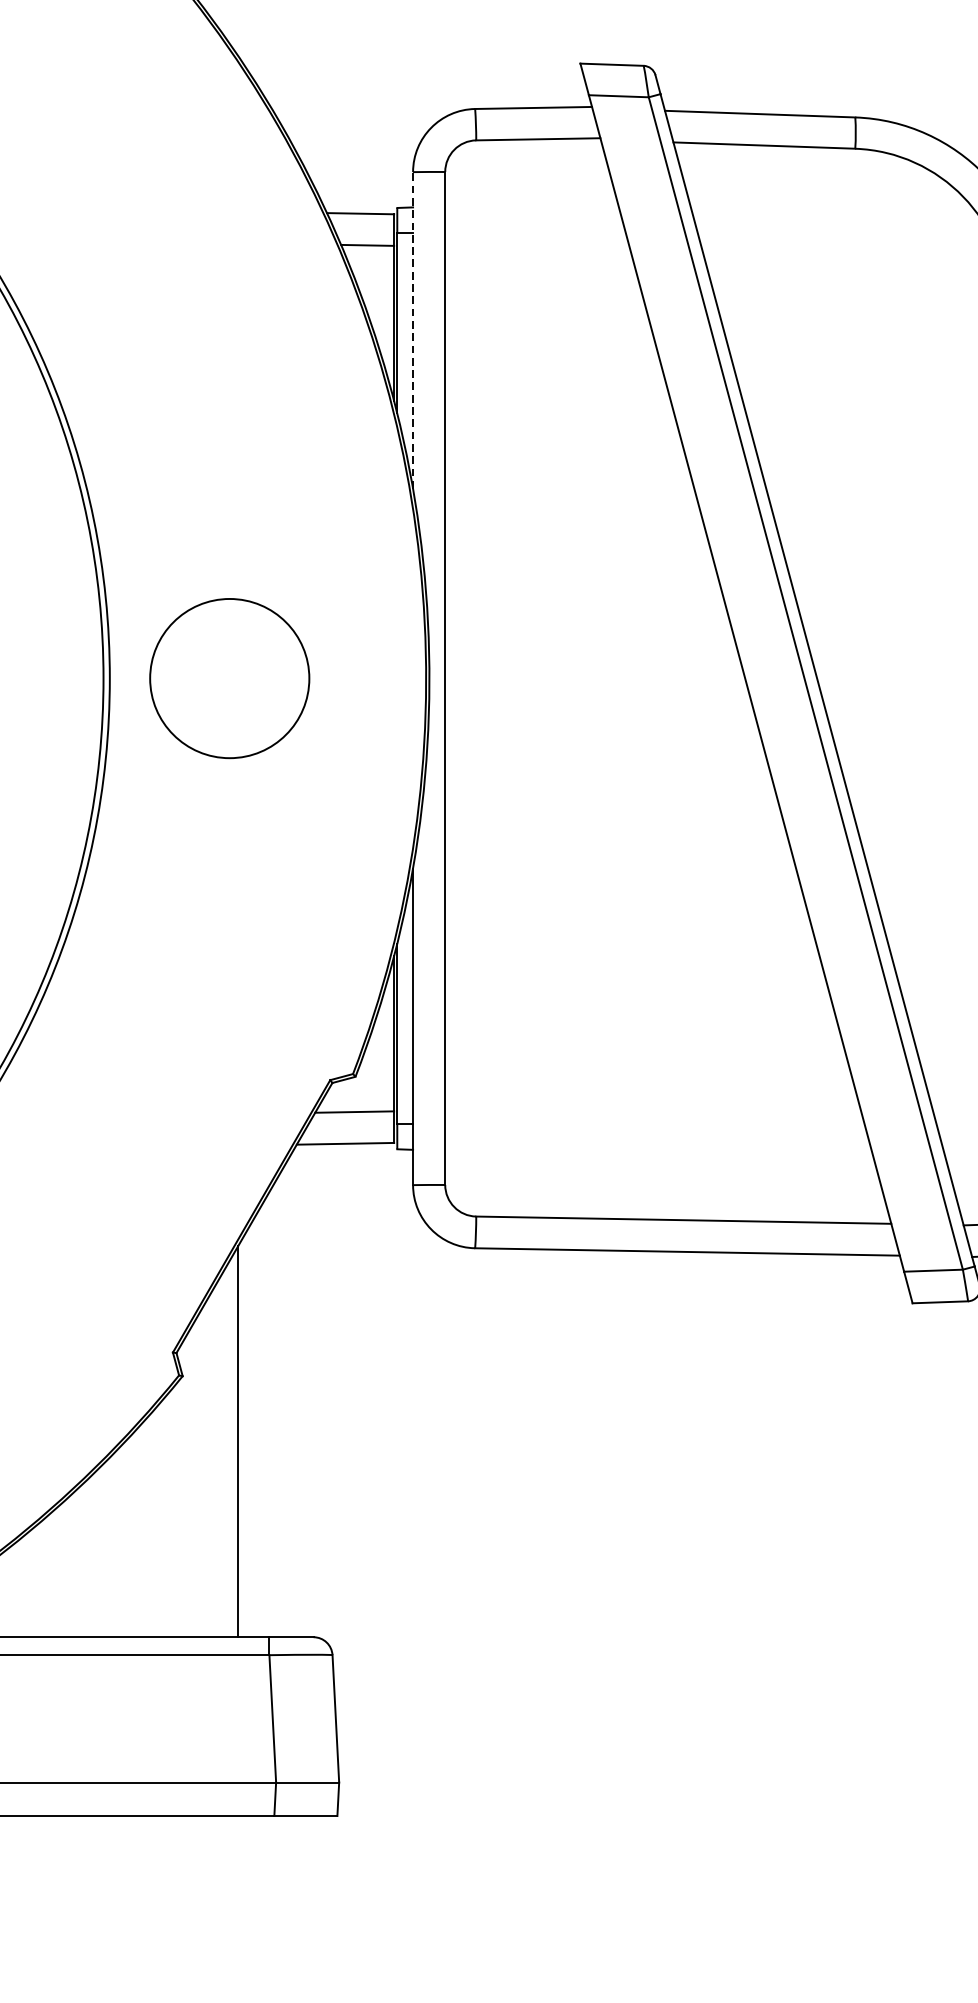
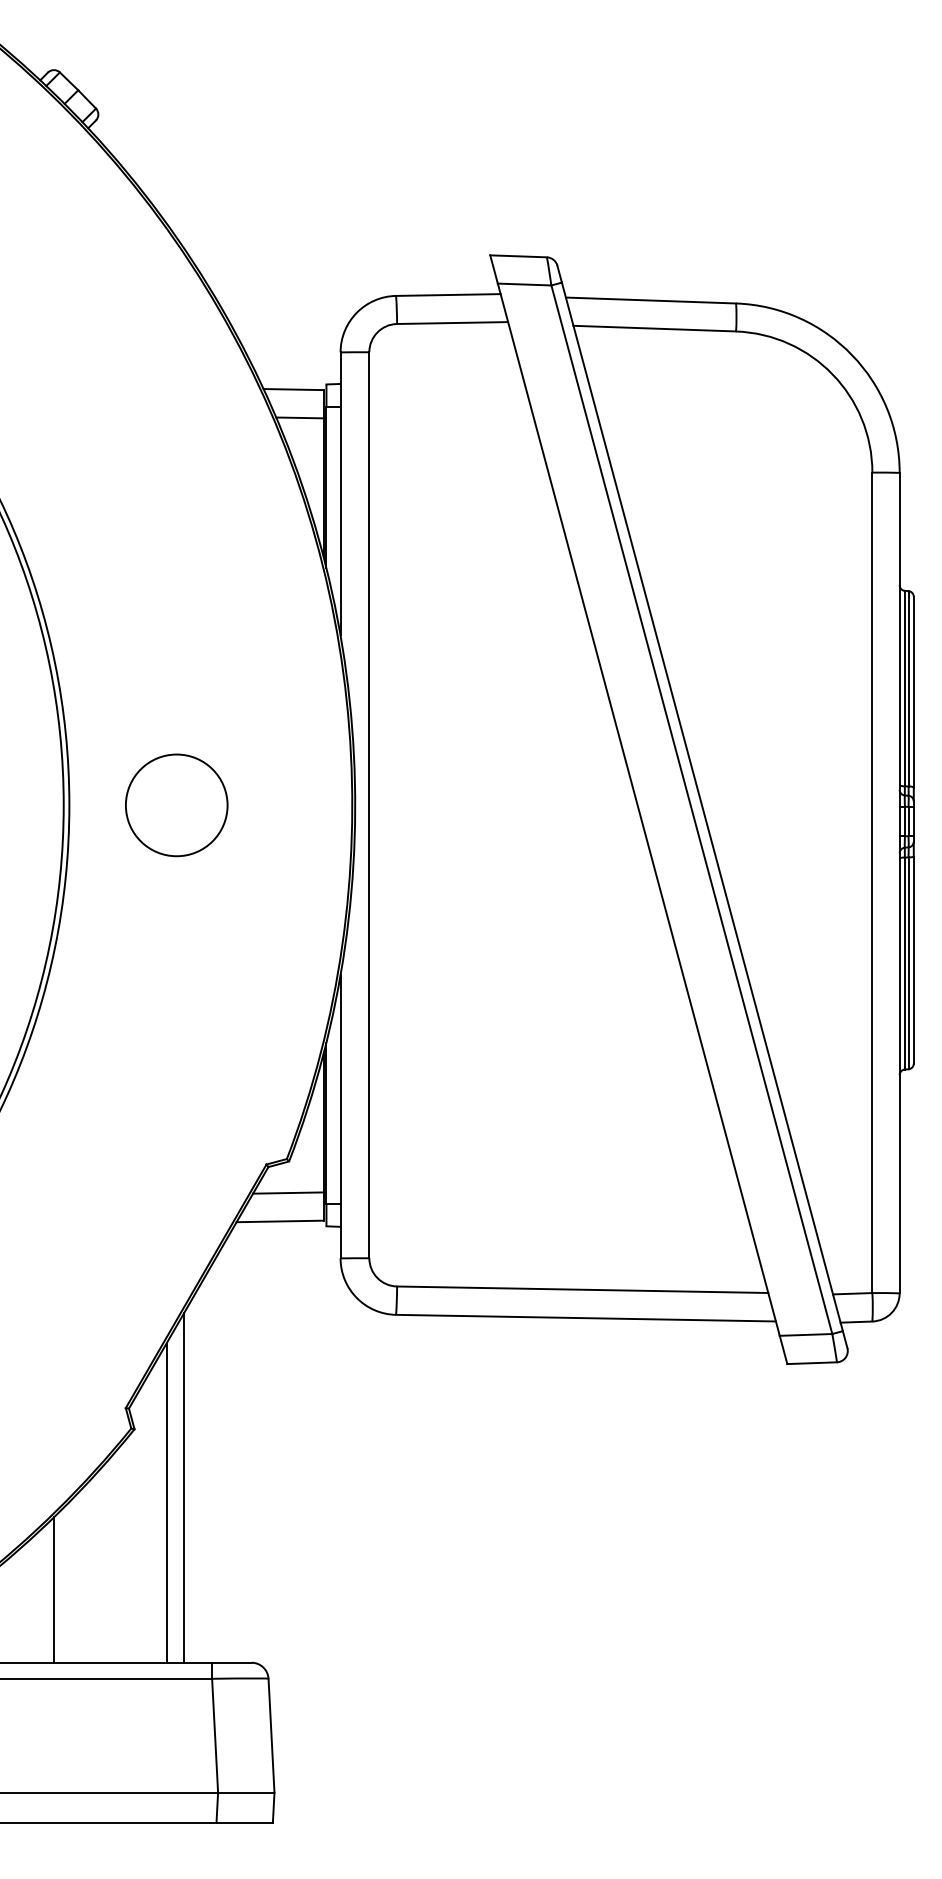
line: (412, 329) -> (340, 493), dashed -> solid
circle: (229, 678) -> (176, 805), size x0.71
line: (219, 1458) -> (167, 1502), added
line: (93, 1555) -> (54, 1589), added

